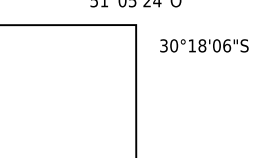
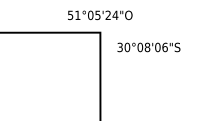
text: (192, 45) -> (140, 47), 30°18'06"S -> 30°08'06"S

